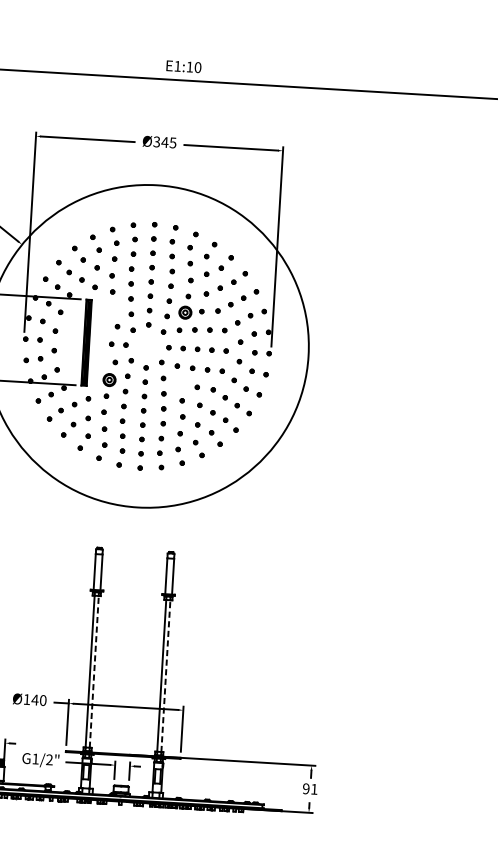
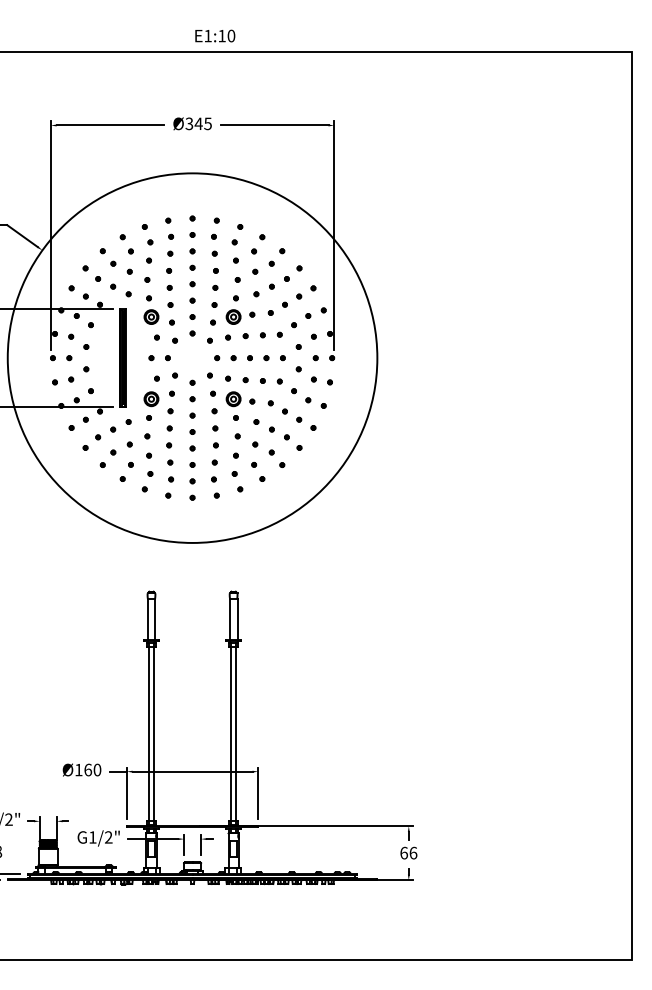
part: (113, 307) -> (151, 316), added
part: (181, 384) -> (233, 399), added
line: (93, 671) -> (153, 733), dashed -> solid
line: (166, 675) -> (236, 733), dashed -> solid
text: (35, 699) -> (88, 769), Ø140 -> Ø160
text: (310, 788) -> (408, 852), 91 -> 66

